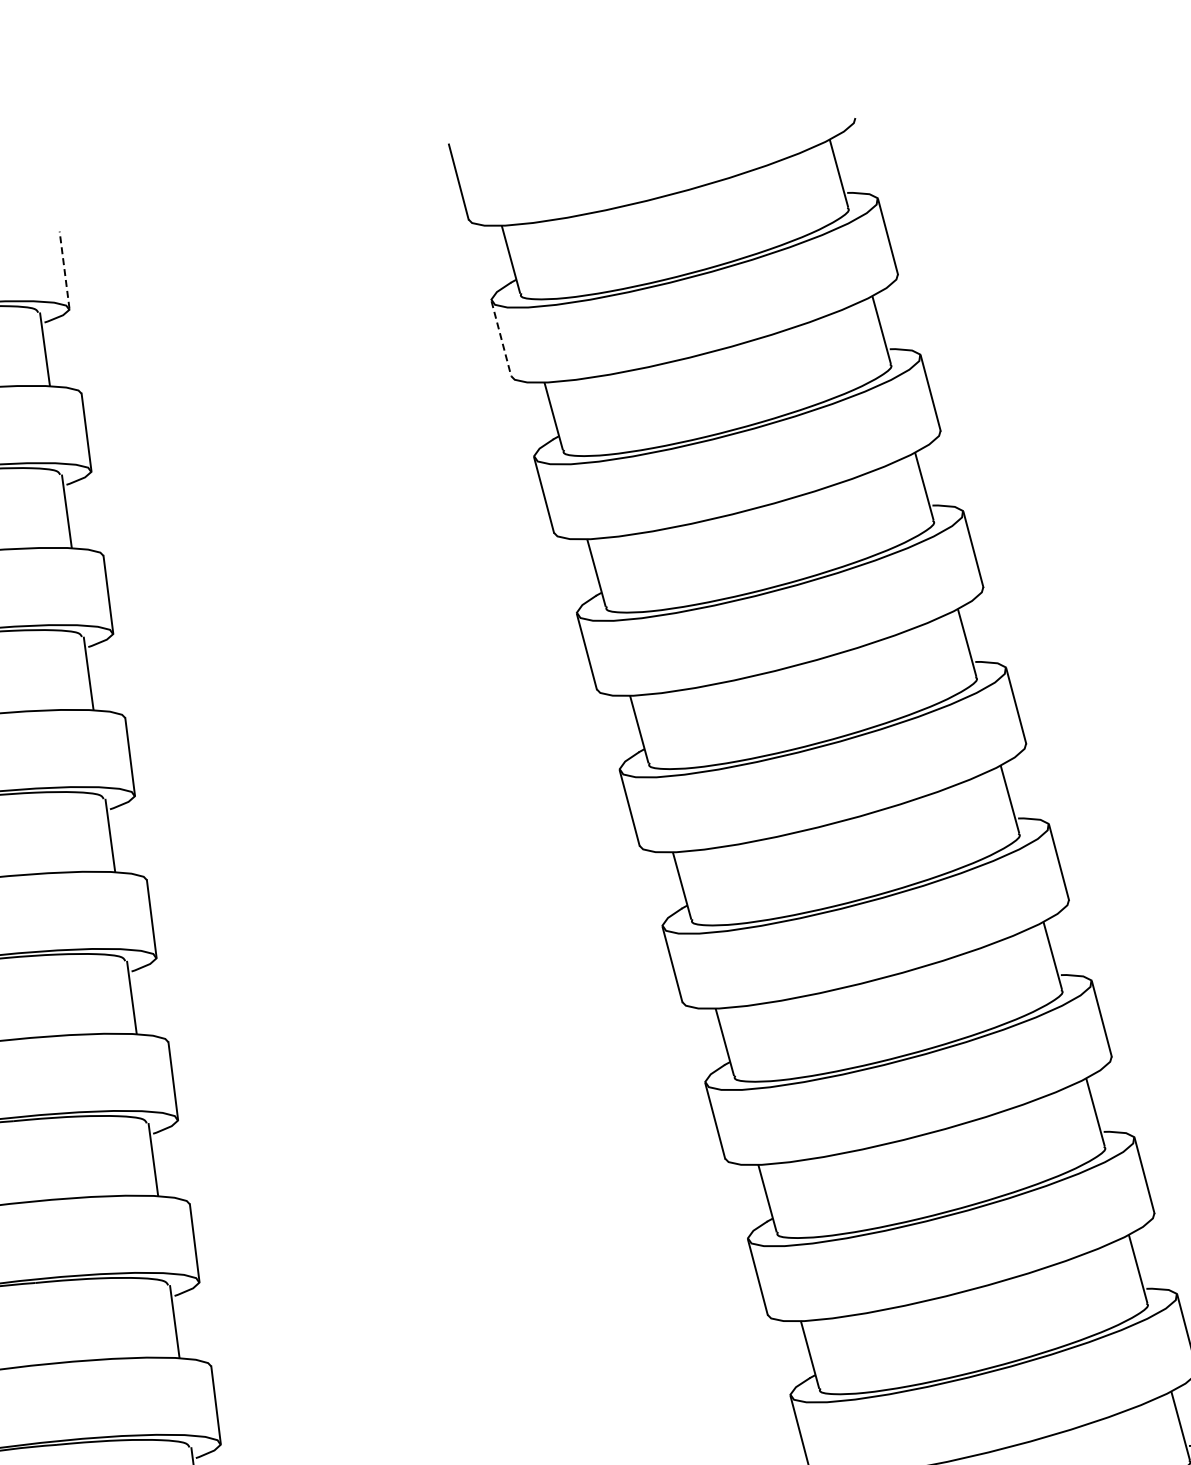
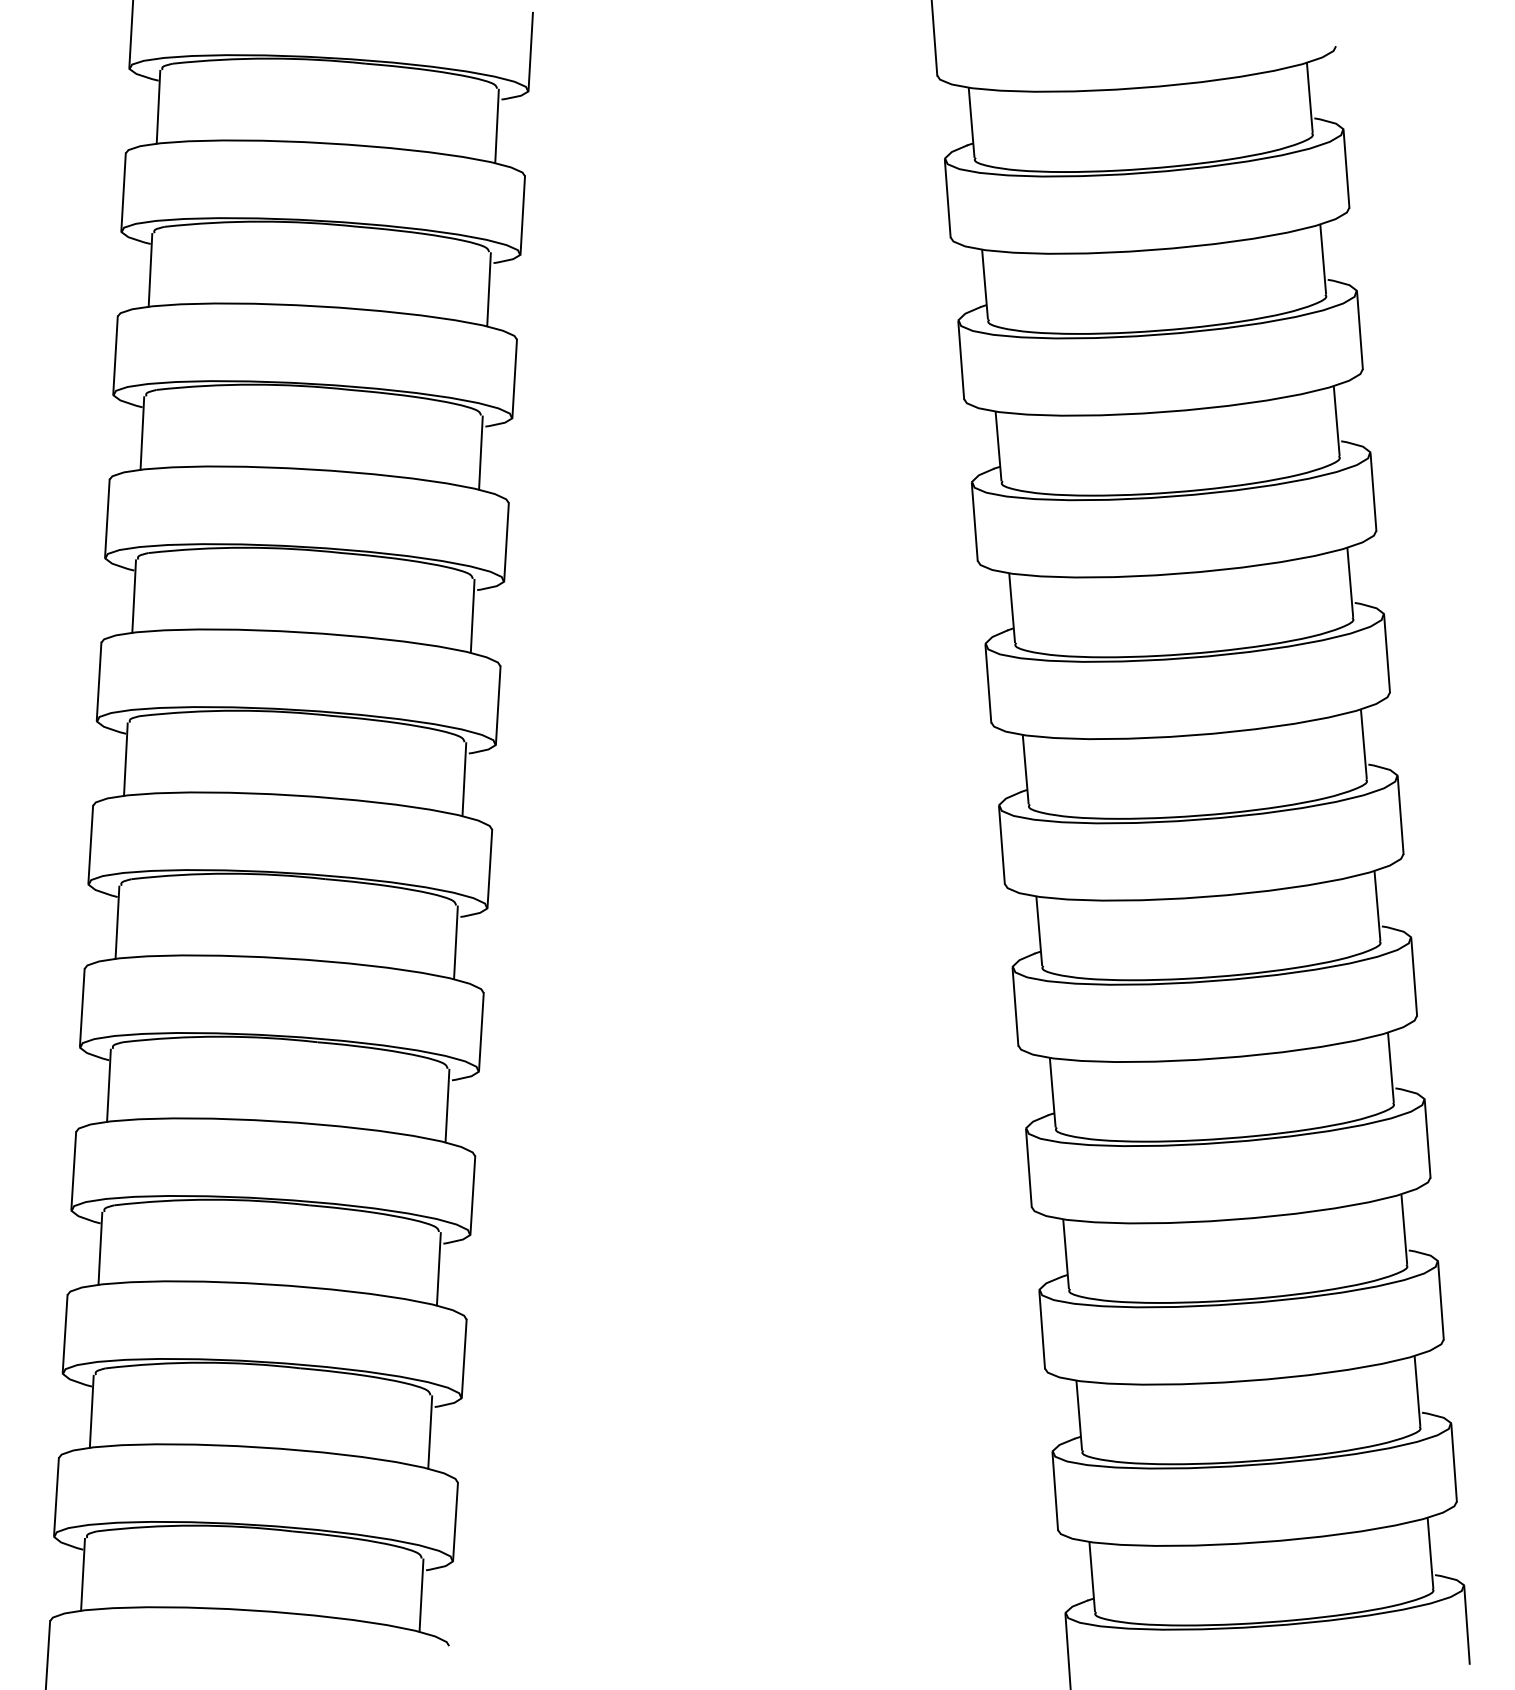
line: (64, 270) -> (530, 51), dashed -> solid
line: (501, 338) -> (947, 198), dashed -> solid

